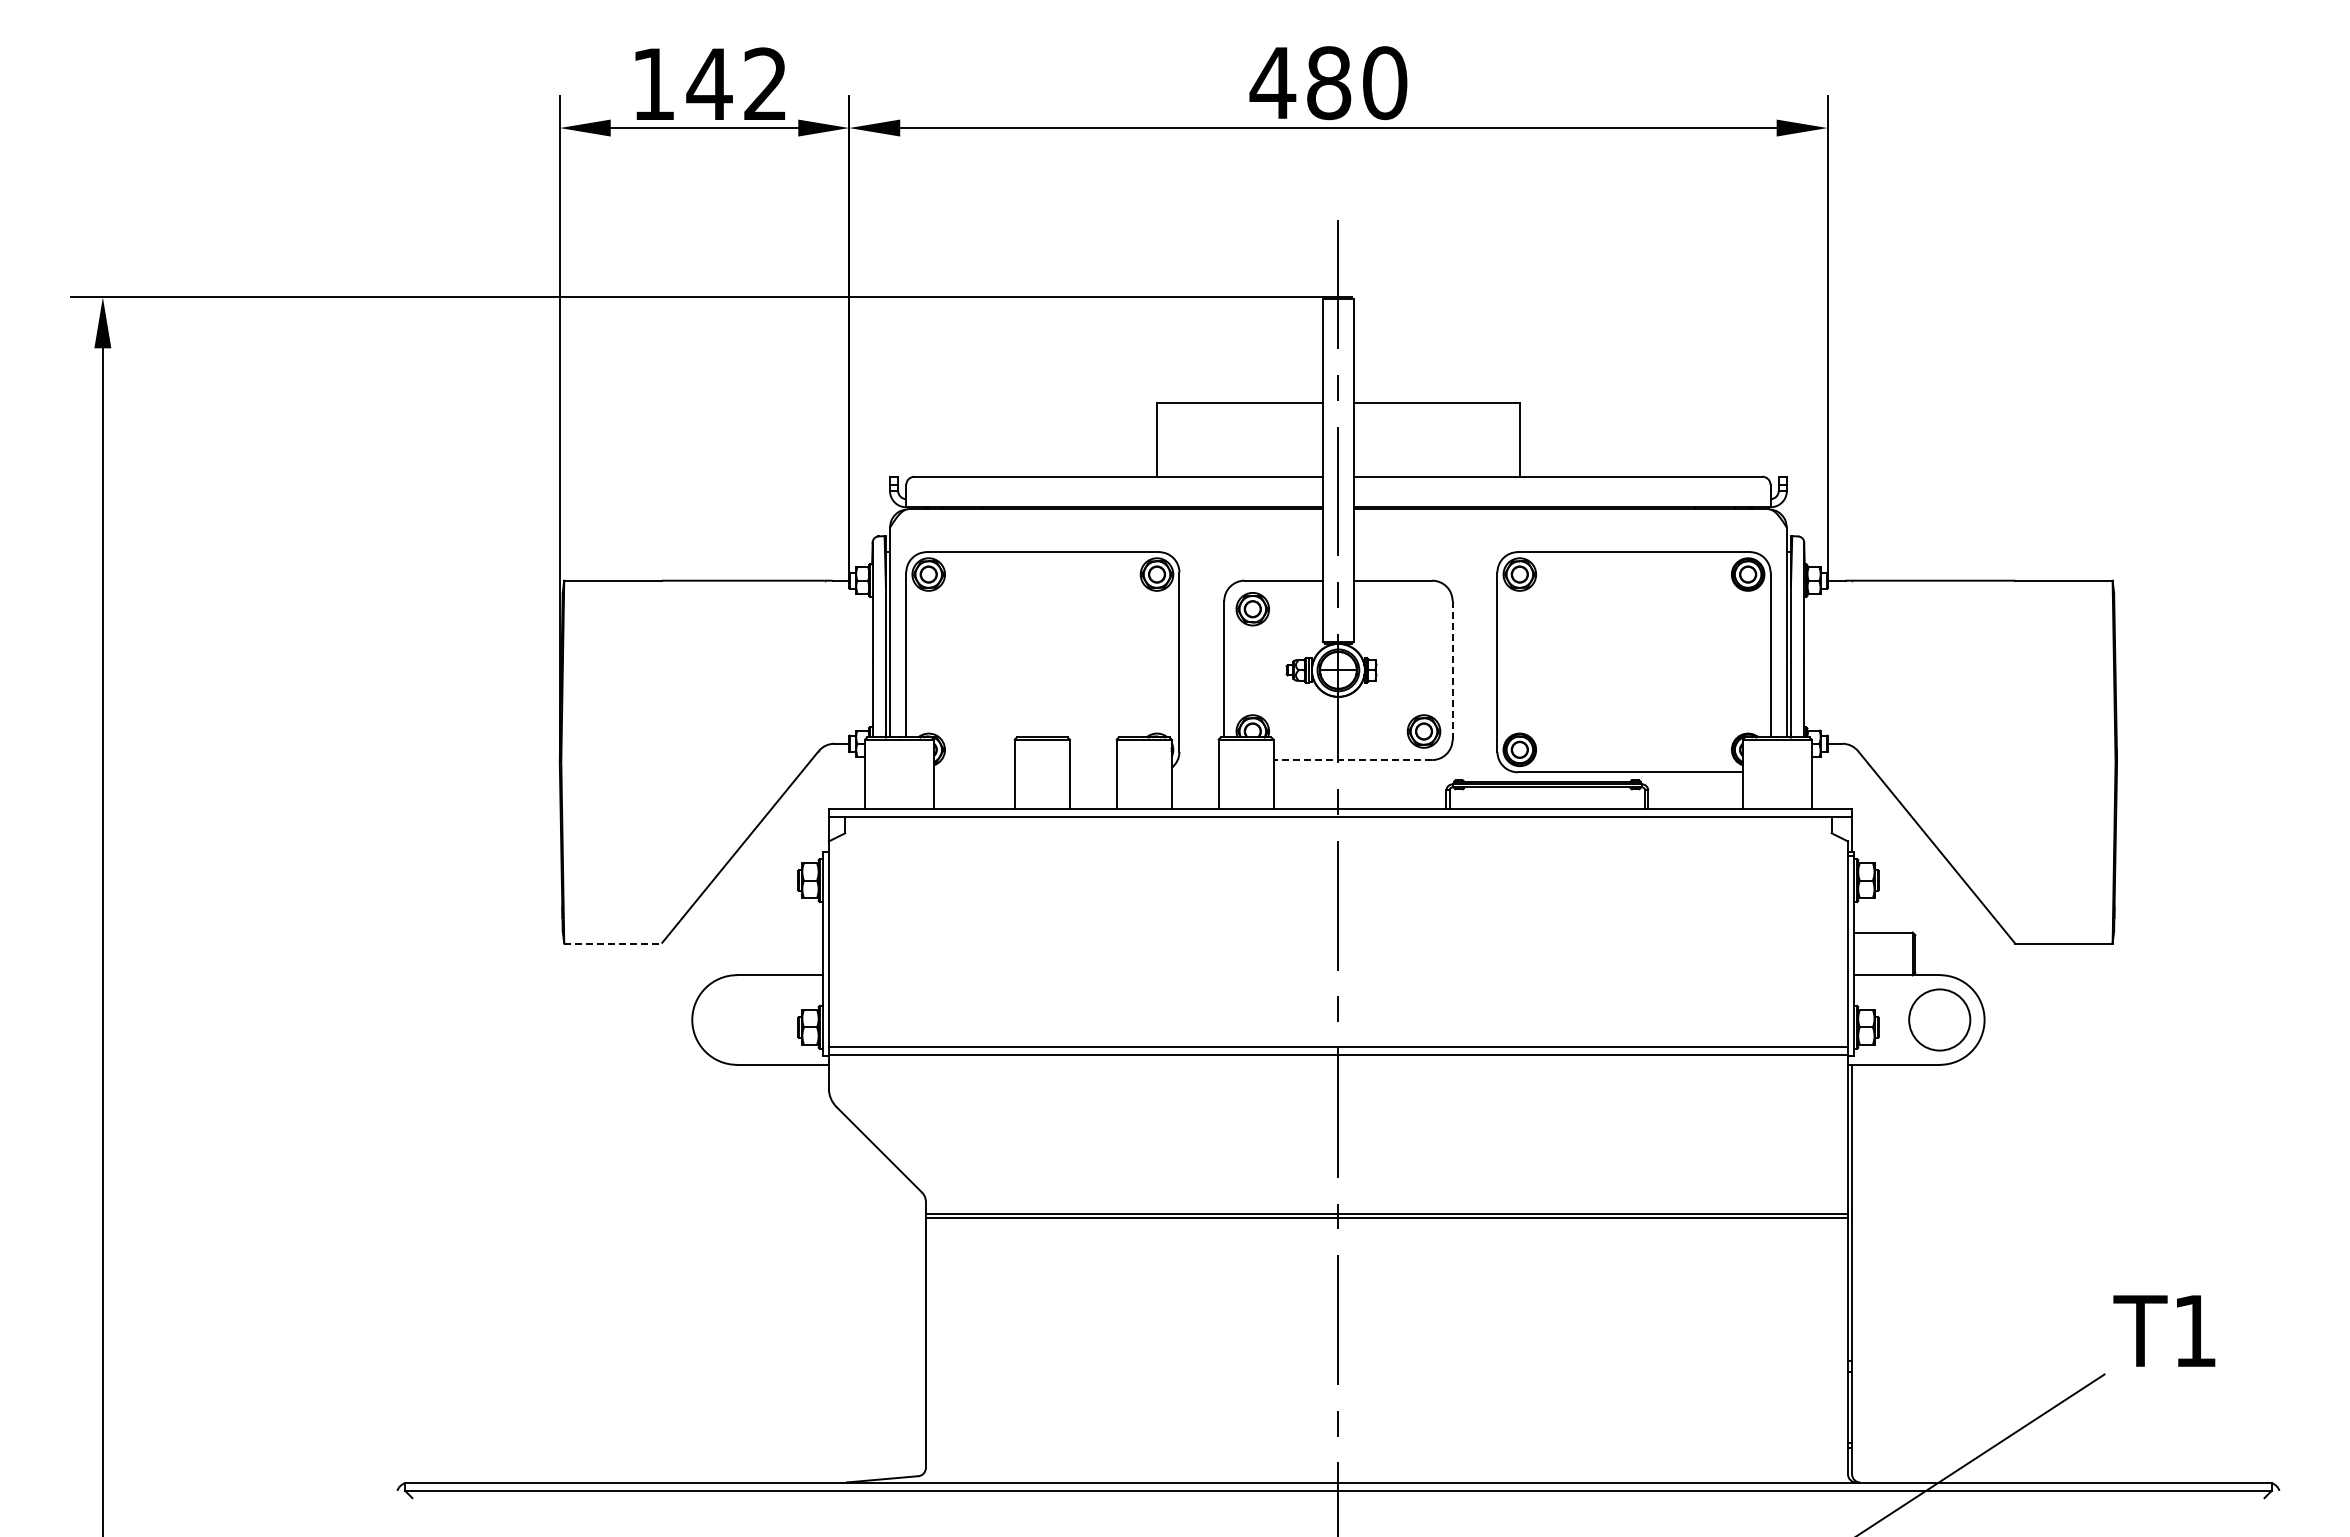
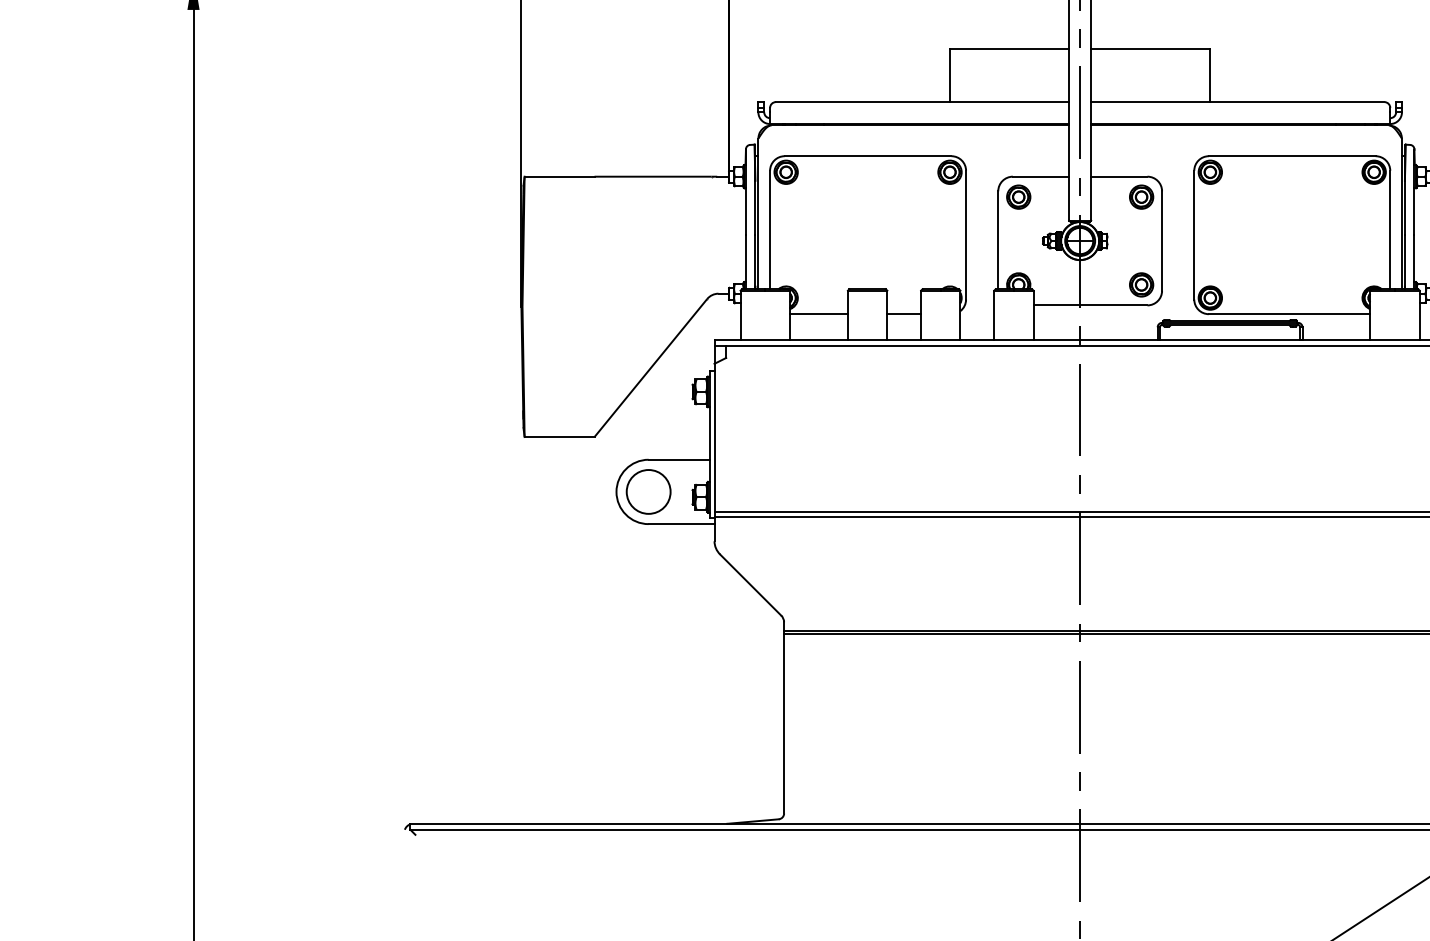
part: (1423, 609) -> (1141, 197), added
line: (1452, 670) -> (1162, 241), dashed -> solid
line: (1352, 760) -> (1090, 305), dashed -> solid
line: (973, 772) -> (818, 314), added
line: (1092, 772) -> (903, 314), added
line: (612, 943) -> (559, 437), dashed -> solid
circle: (736, 1019) -> (648, 491), added

